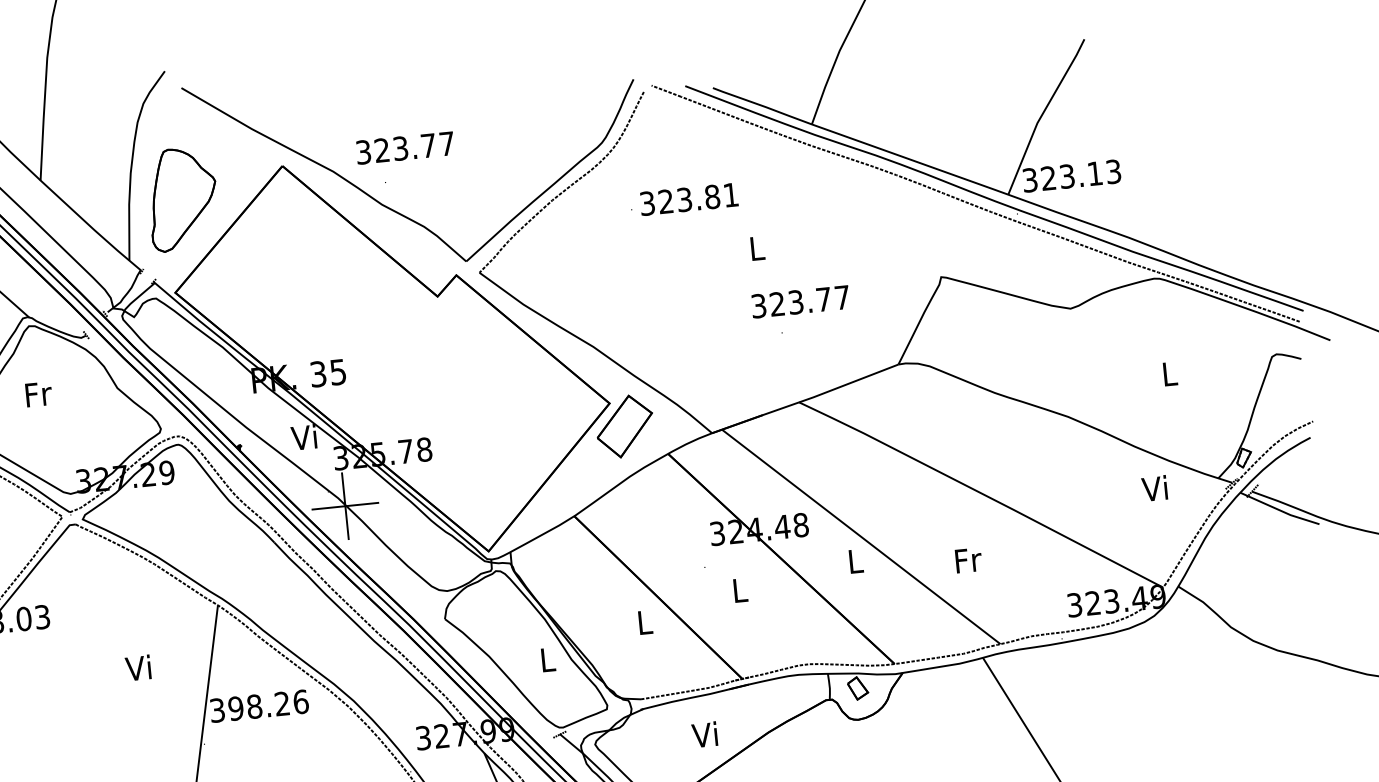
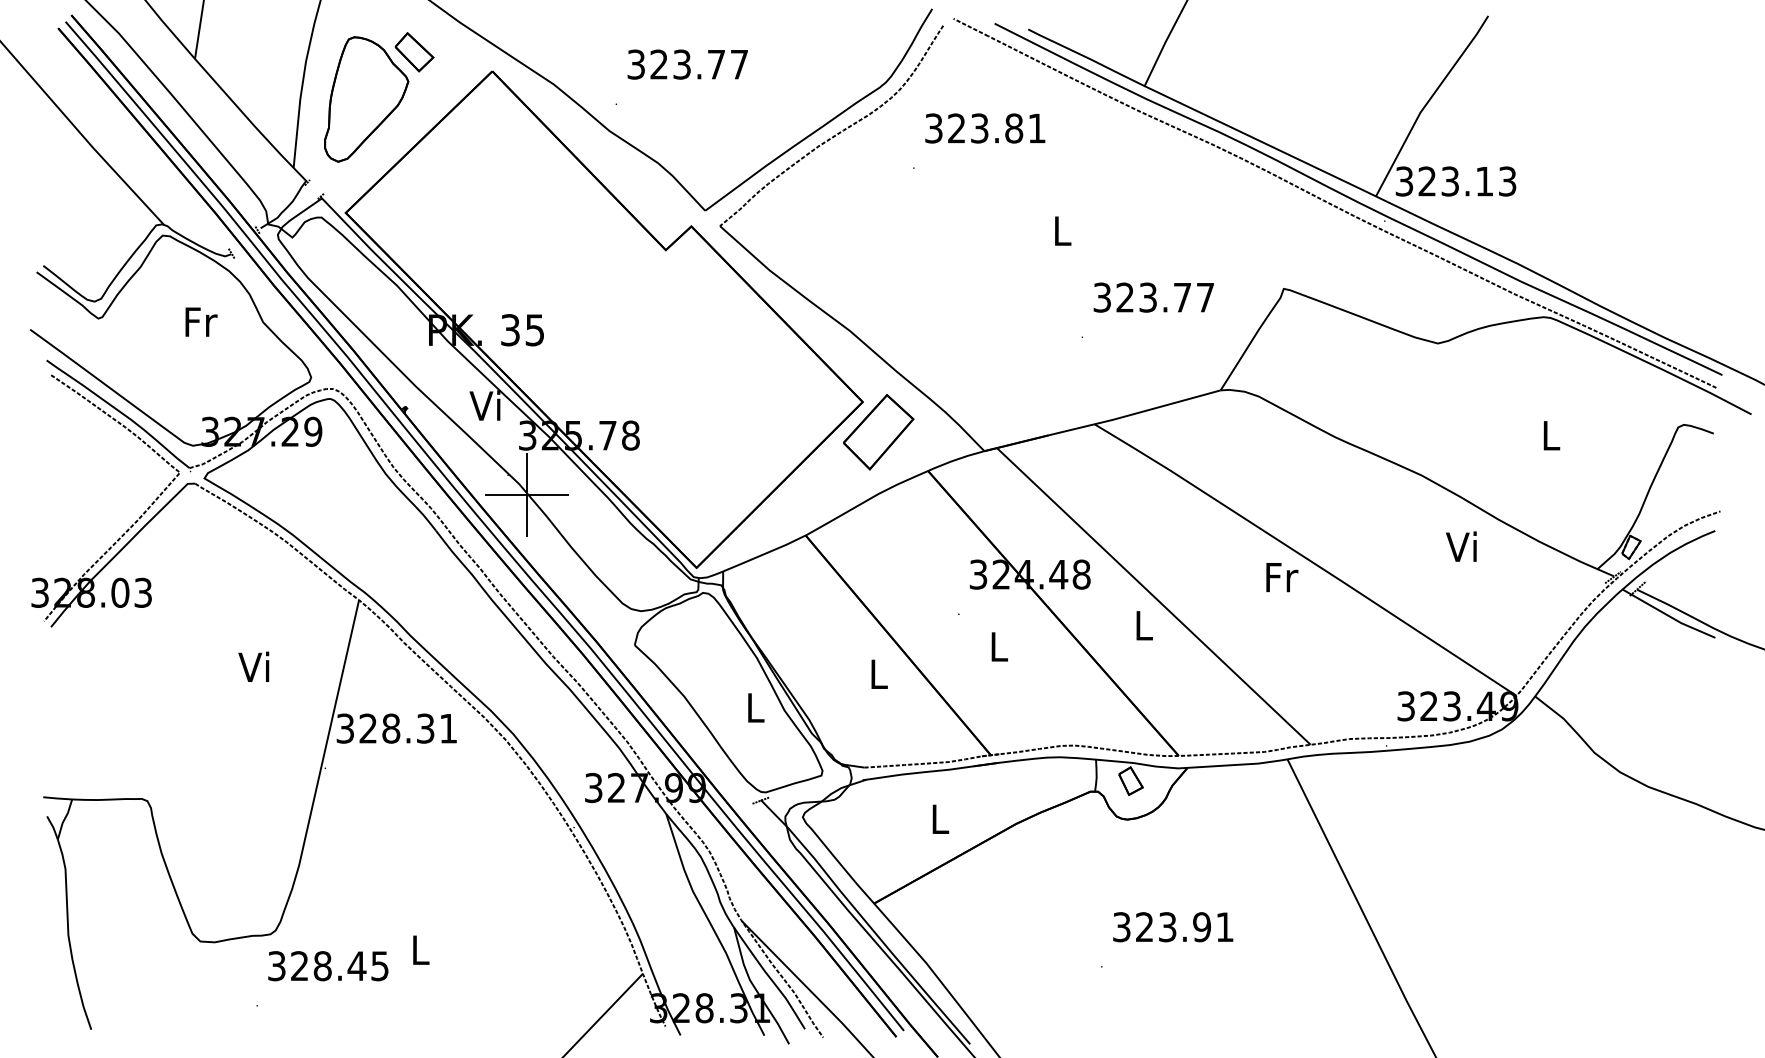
text: (405, 148) -> (687, 64), moved
part: (217, 157) -> (414, 52), added
text: (689, 199) -> (985, 128), moved
text: (800, 301) -> (1153, 297), moved
text: (38, 393) -> (201, 321), moved
text: (1154, 488) -> (1461, 546), moved
text: (968, 560) -> (1282, 577), moved
text: (268, 705) -> (408, 728), 398.26 -> 328.31
text: (704, 734) -> (937, 818), Vi -> L

